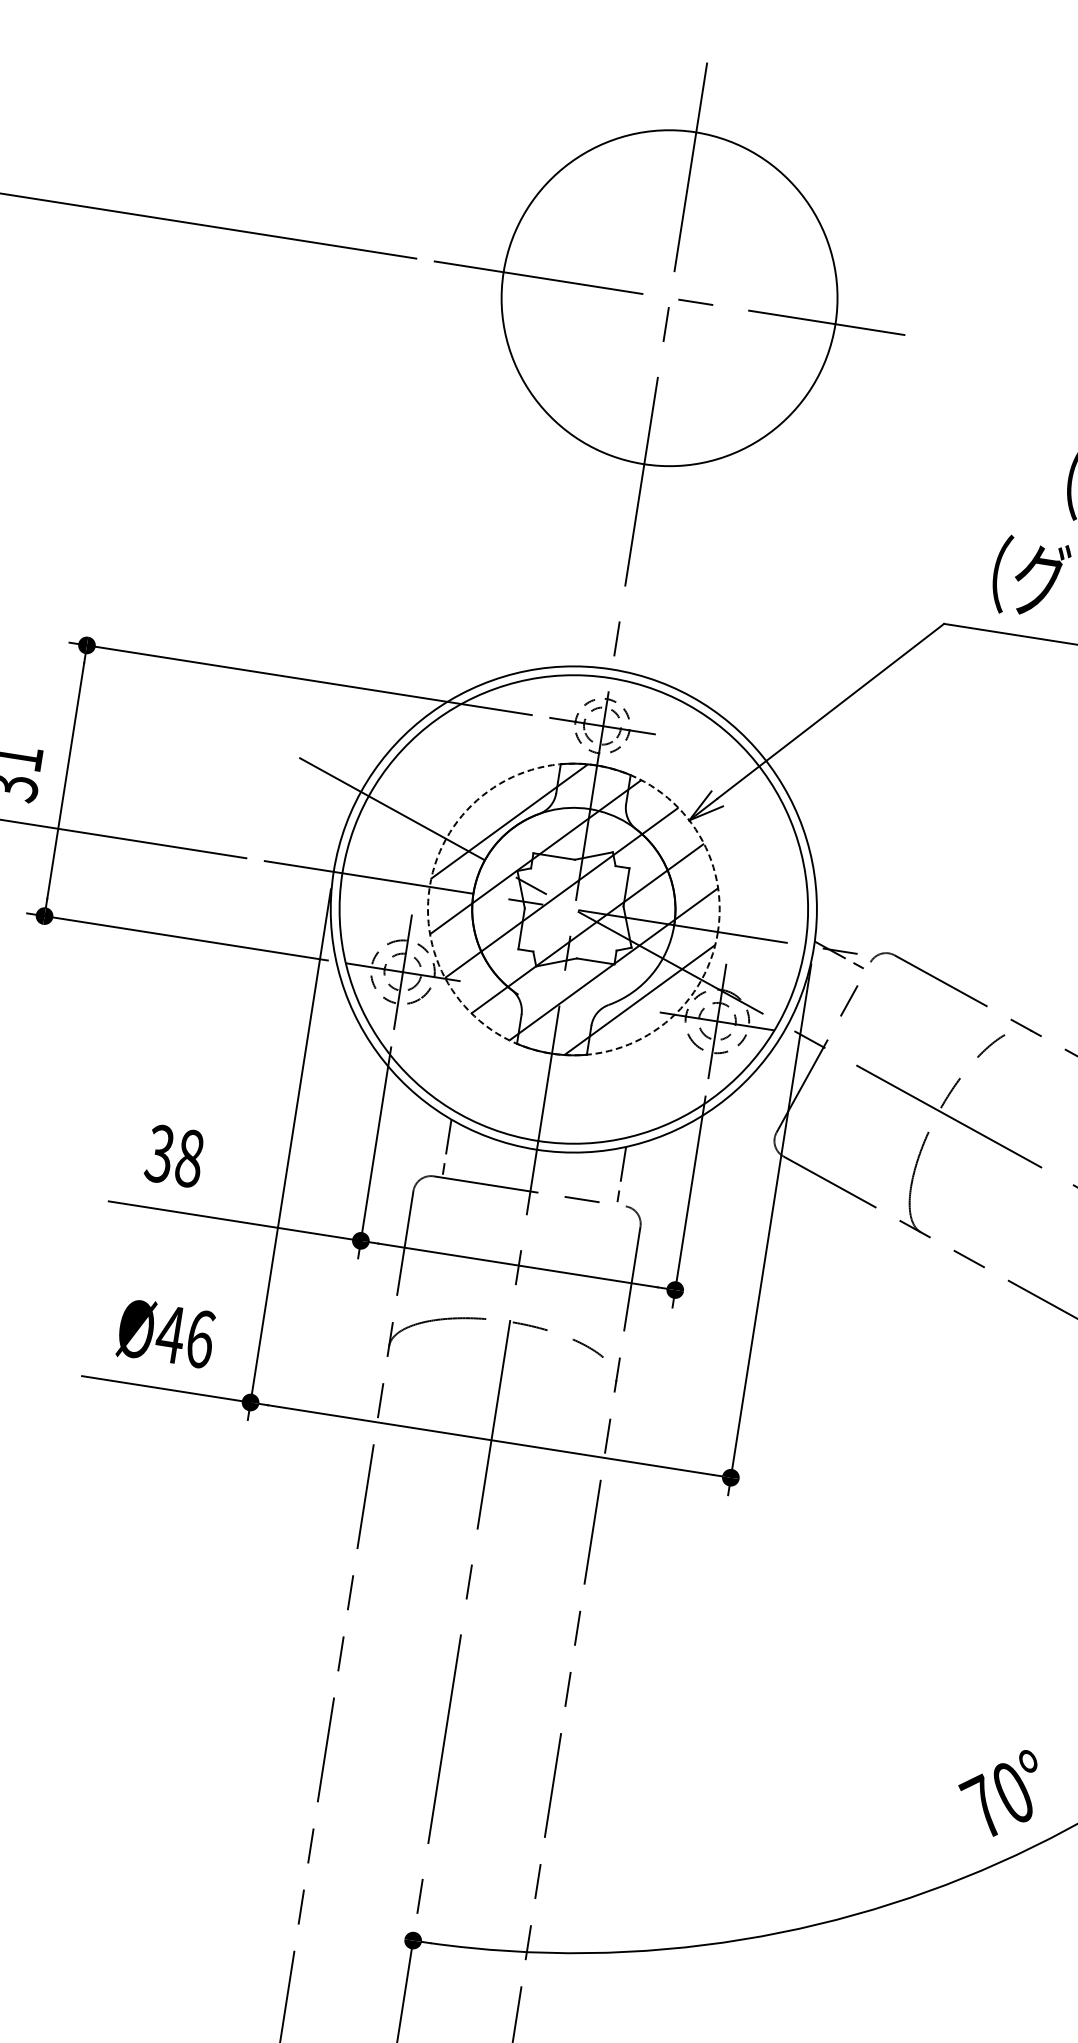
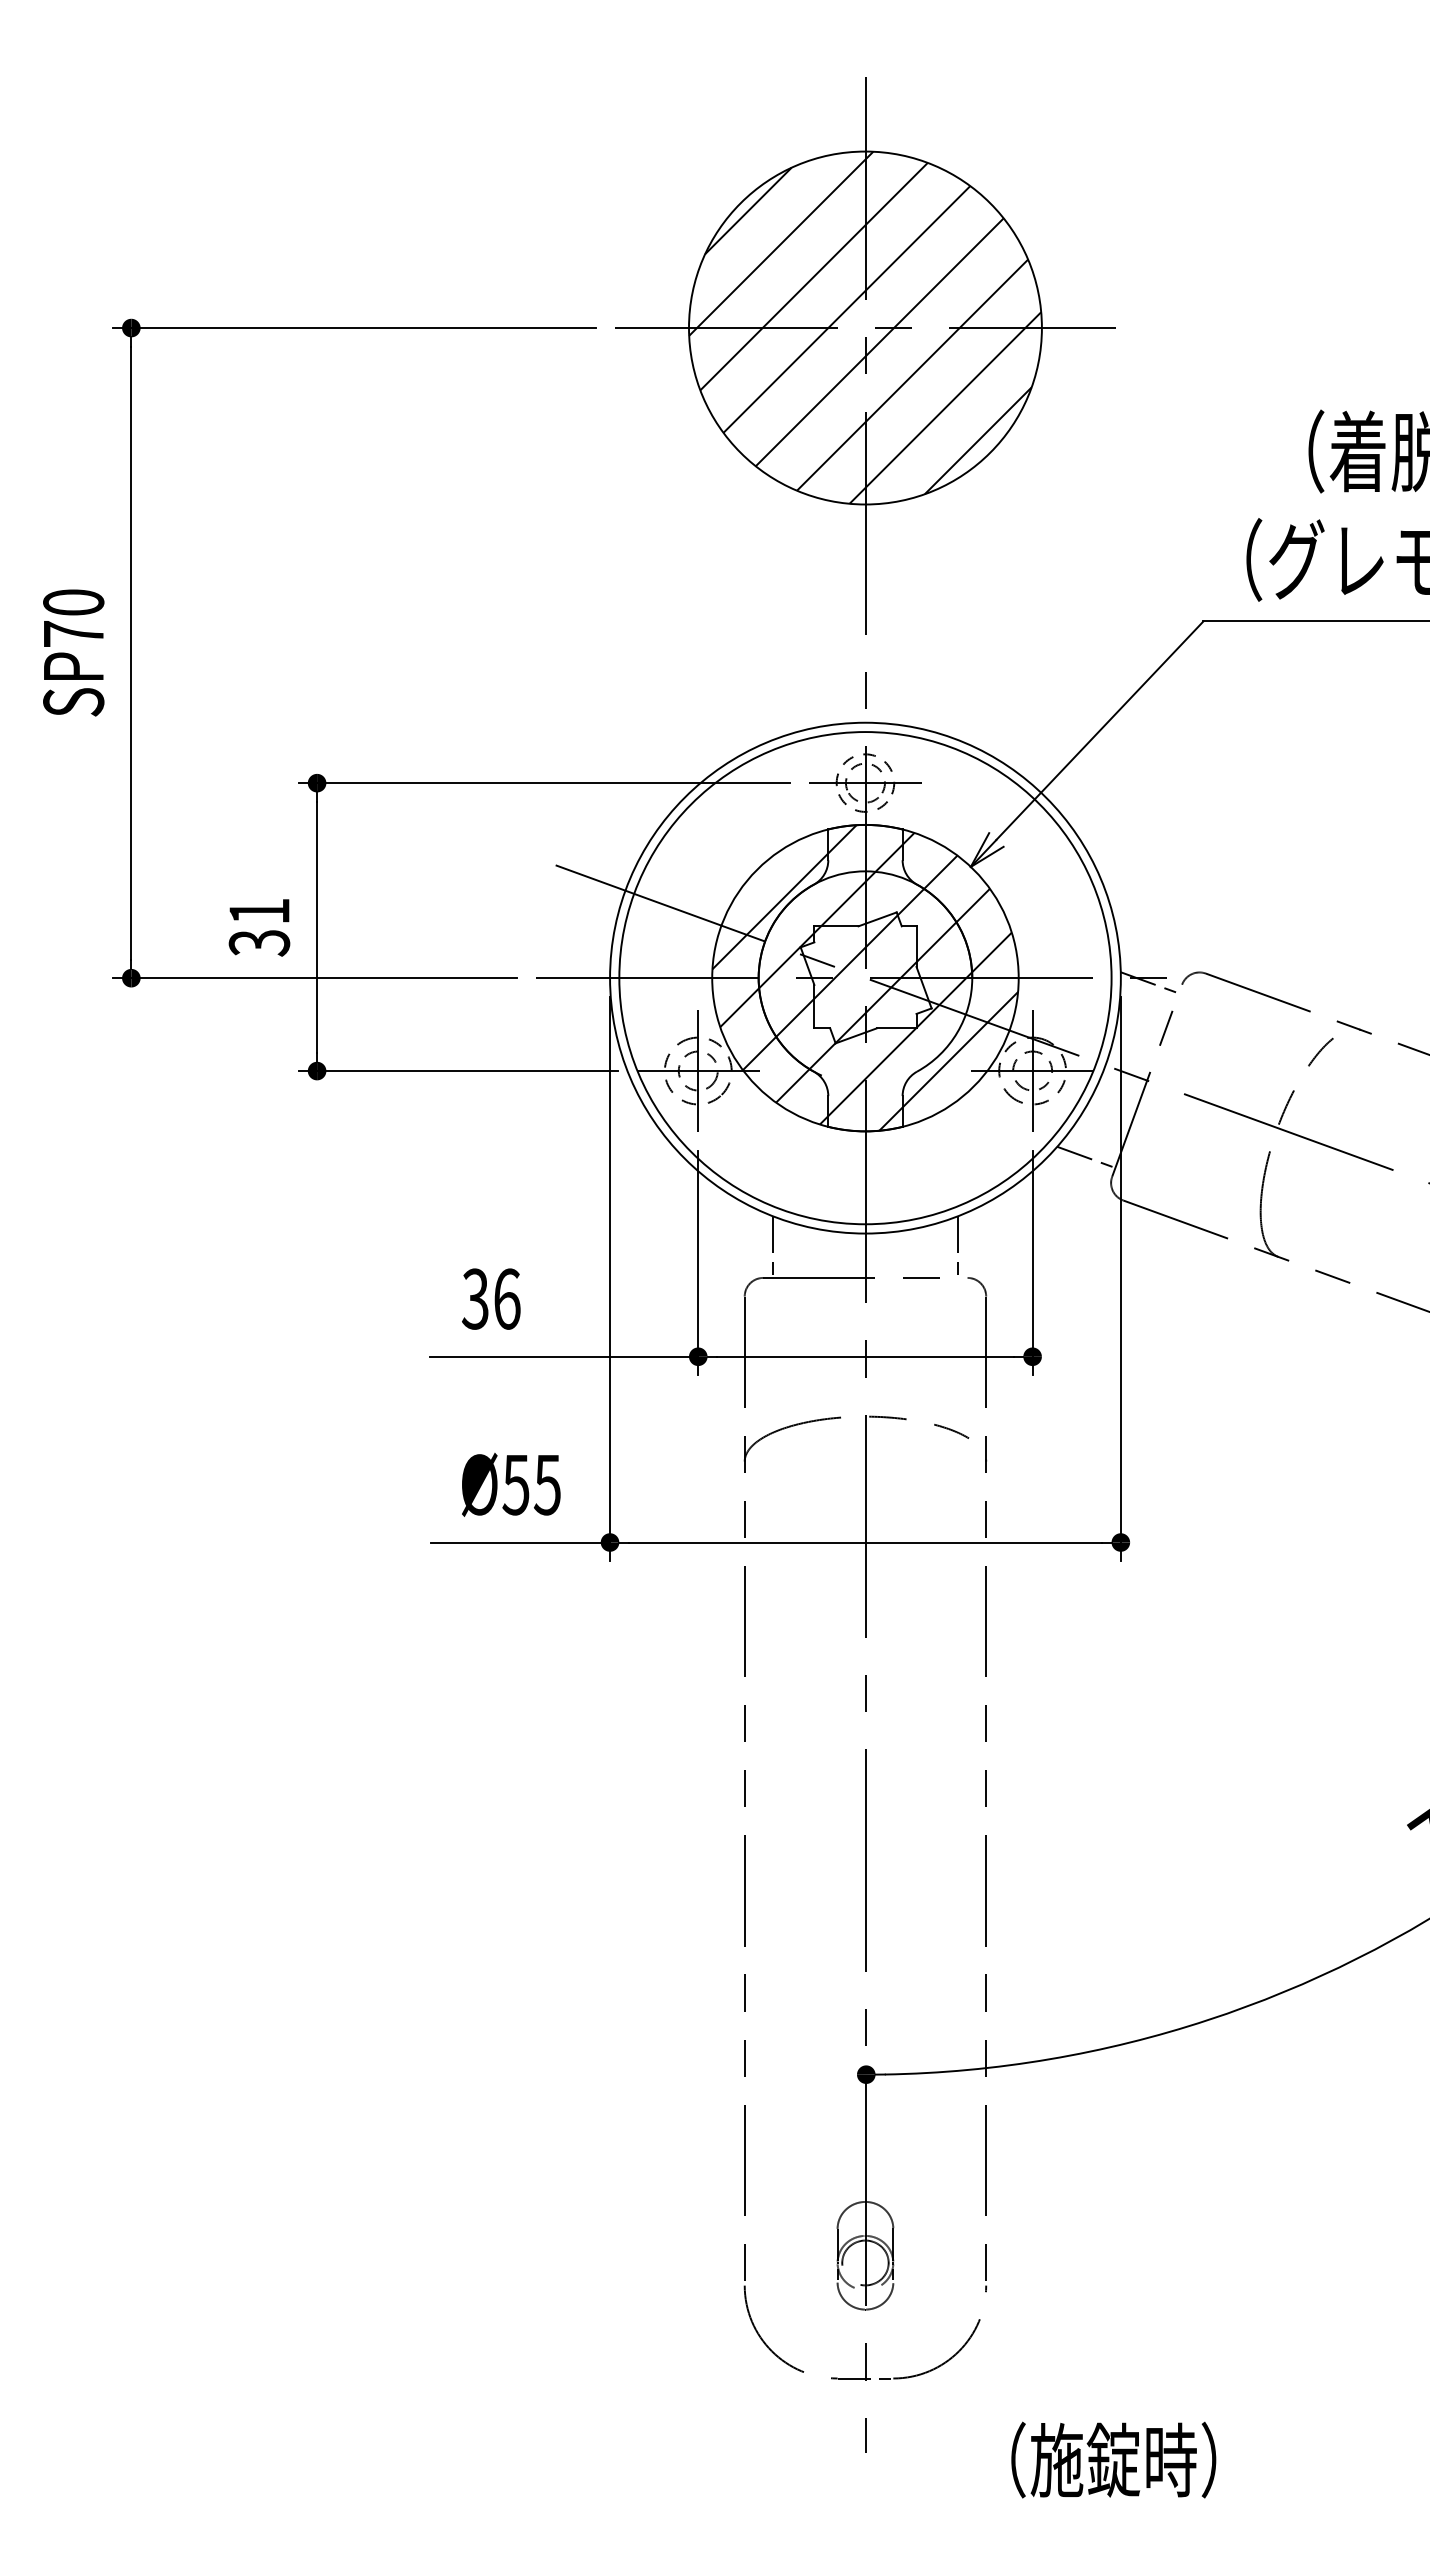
hatch: (669, 297) -> (865, 327), added
circle: (573, 908) -> (865, 977), dashed -> solid
line: (755, 1109) -> (1086, 1156), added
text: (190, 1157) -> (507, 1298), 38 -> 36
text: (185, 1336) -> (531, 1484), Ø46 -> Ø55

